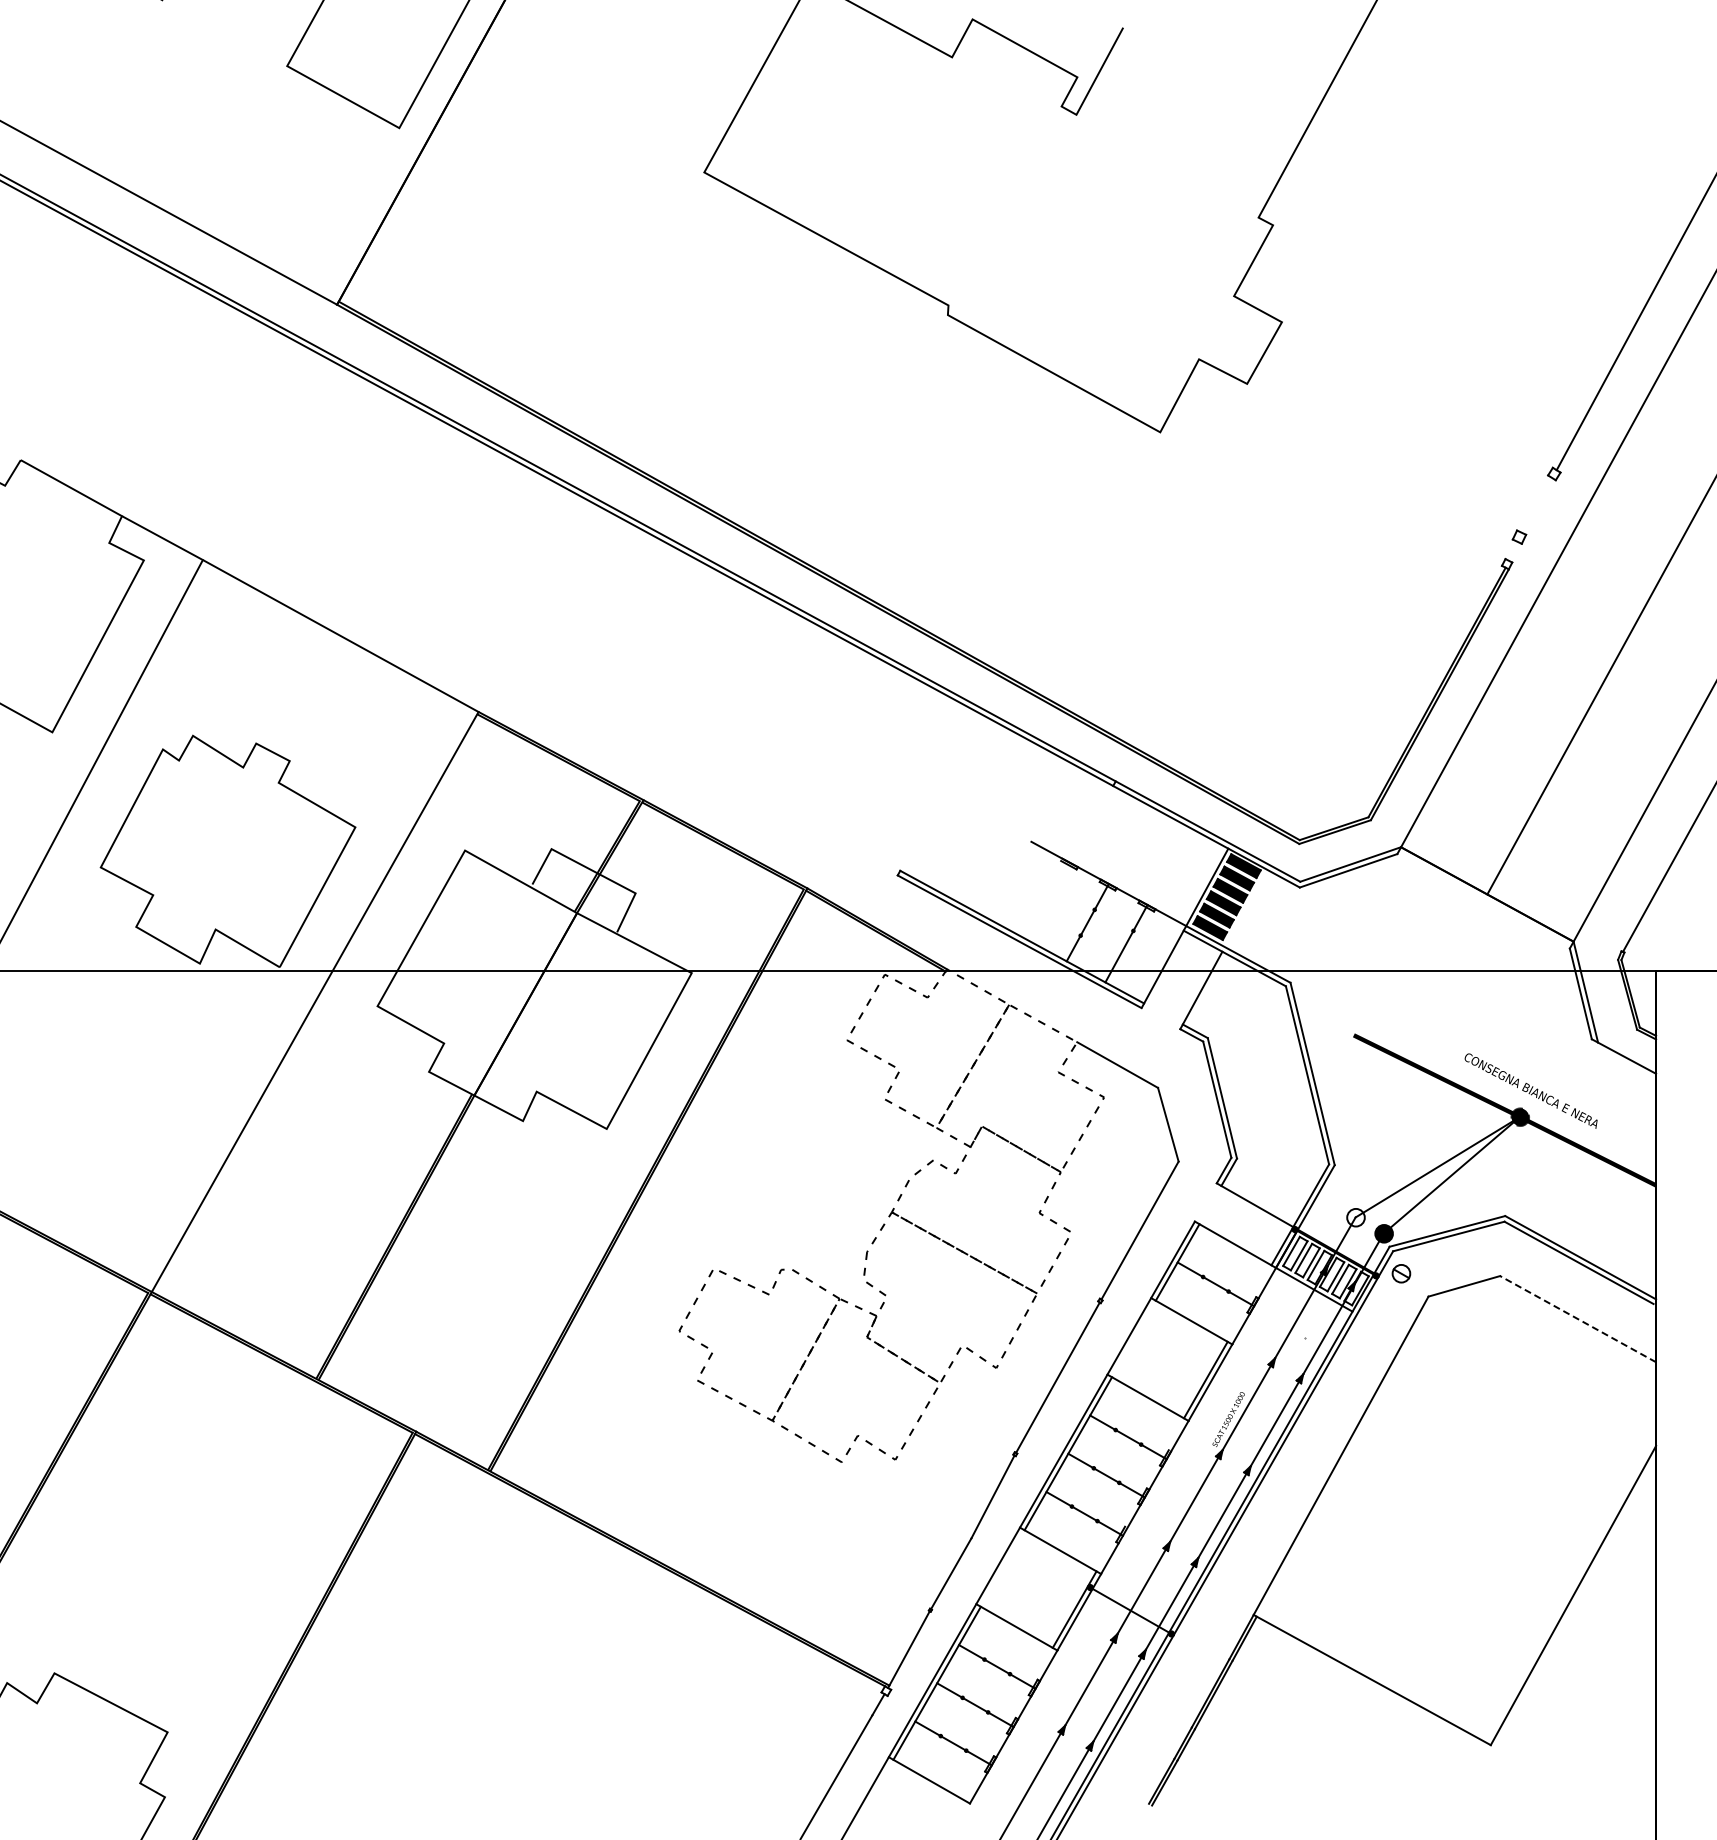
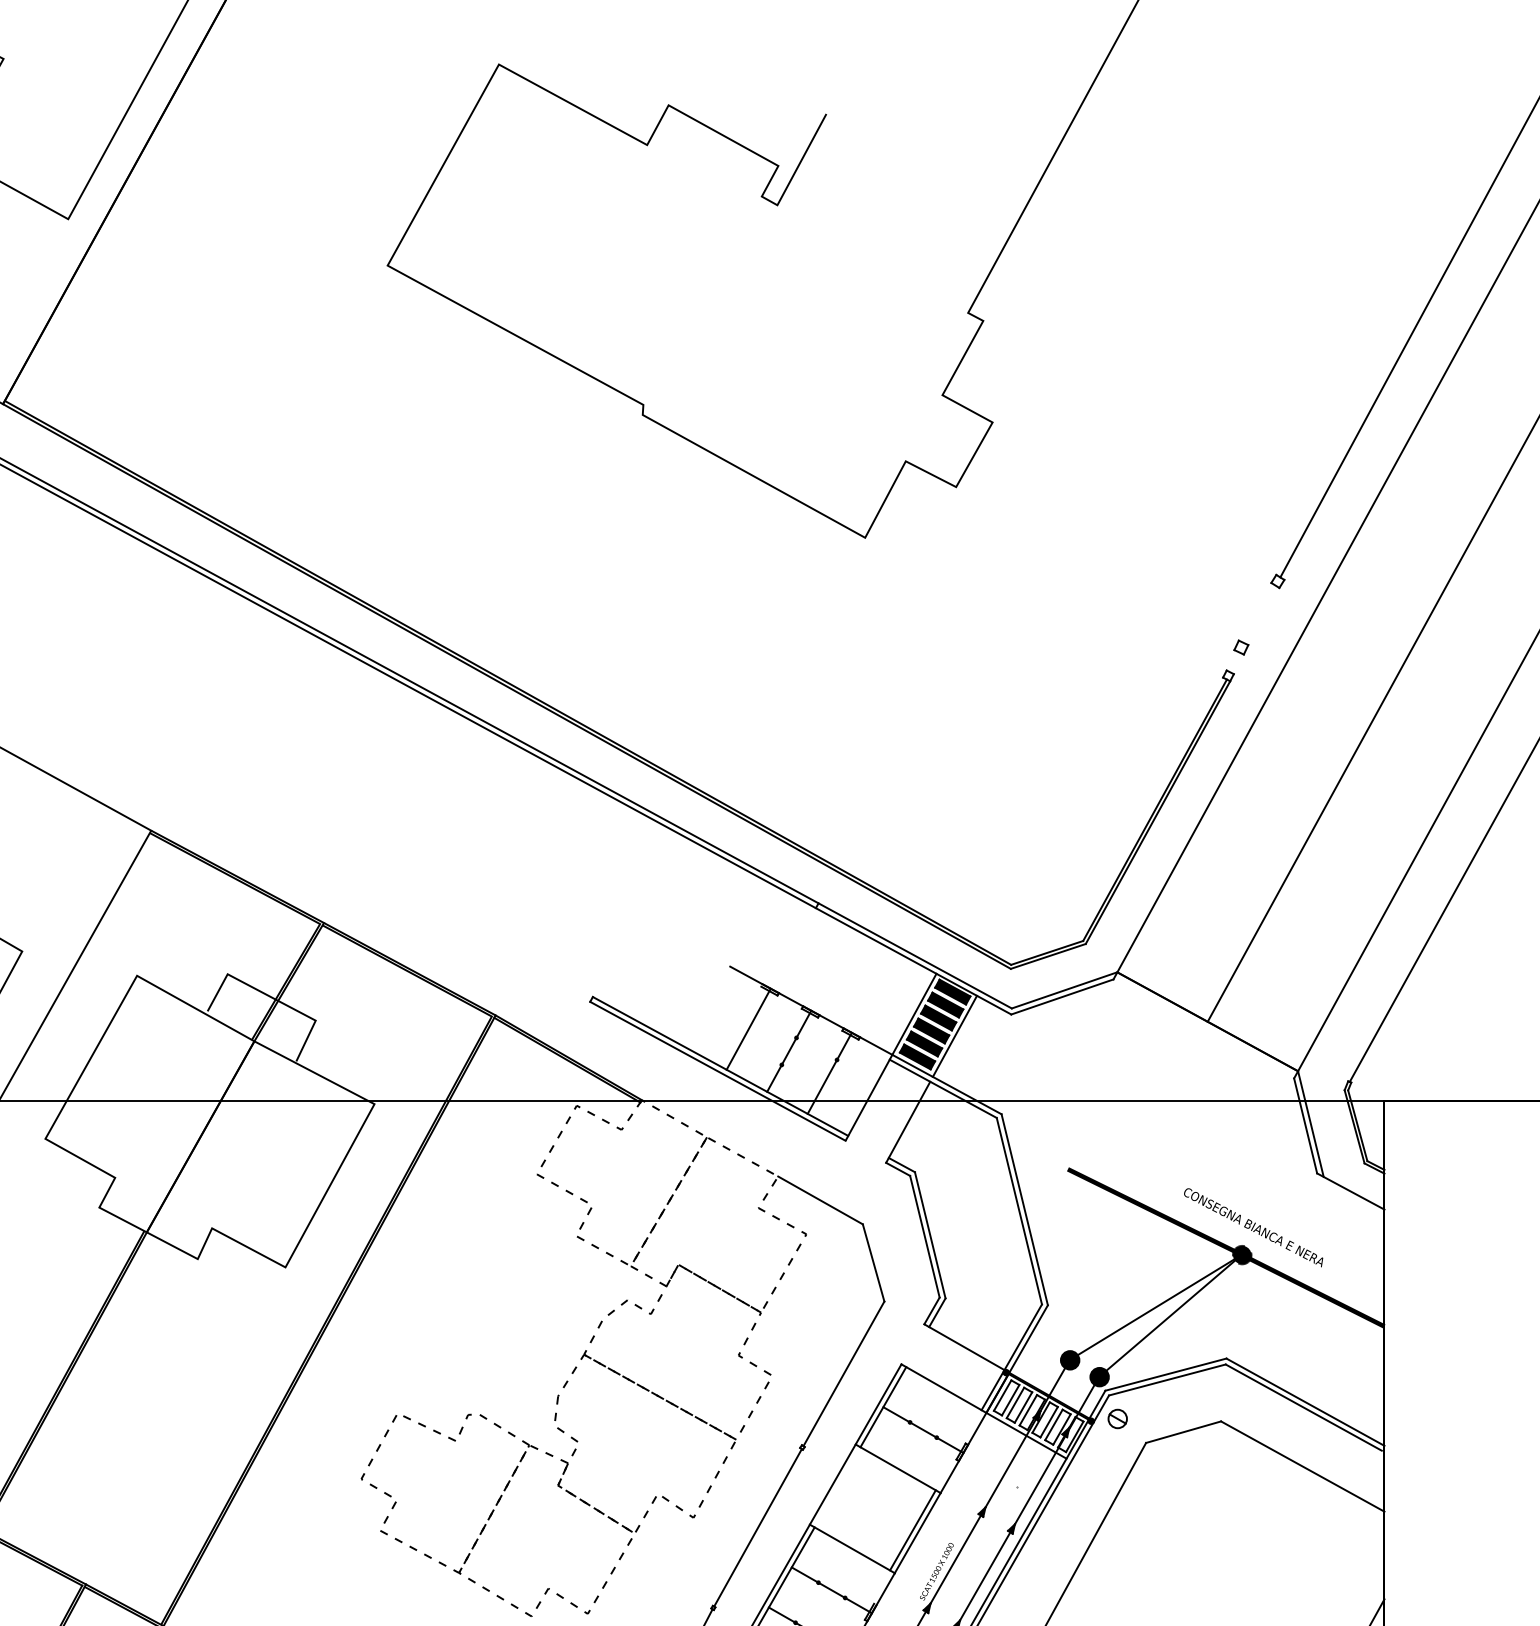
line: (1049, 901) -> (749, 1029), added
line: (1245, 908) -> (954, 1036), added
fill: (1355, 1217) -> (1069, 1360), added
line: (1577, 1318) -> (1302, 1465), dashed -> solid

